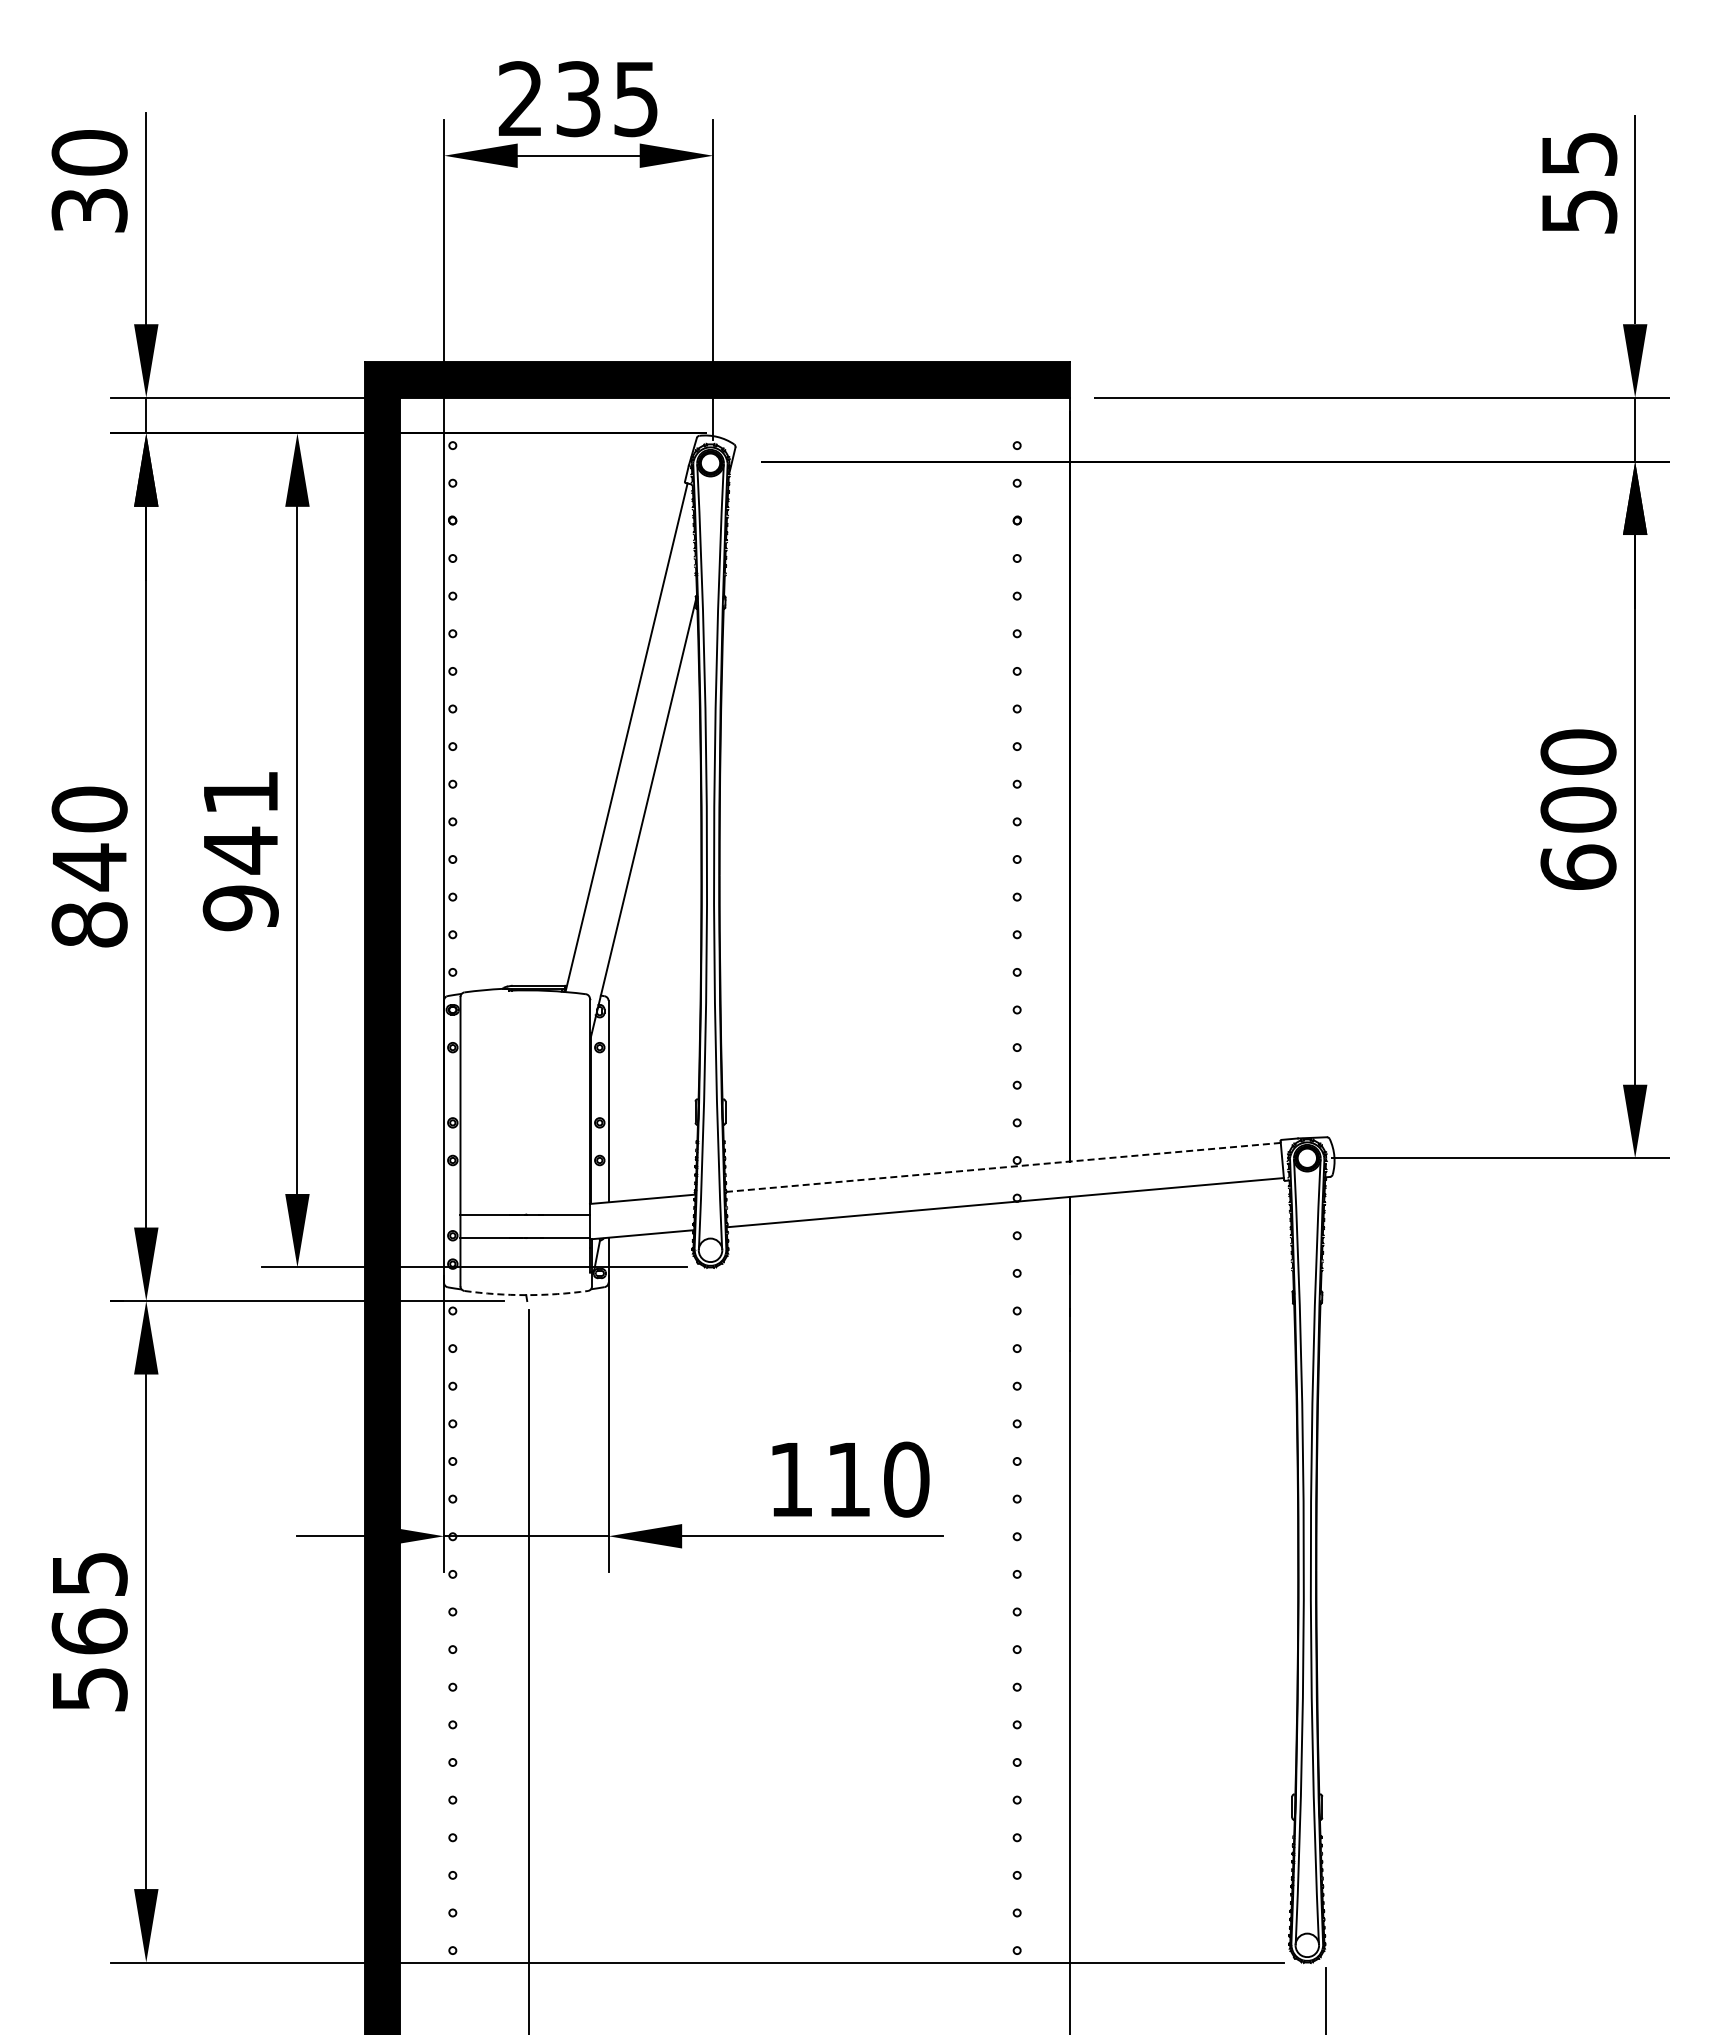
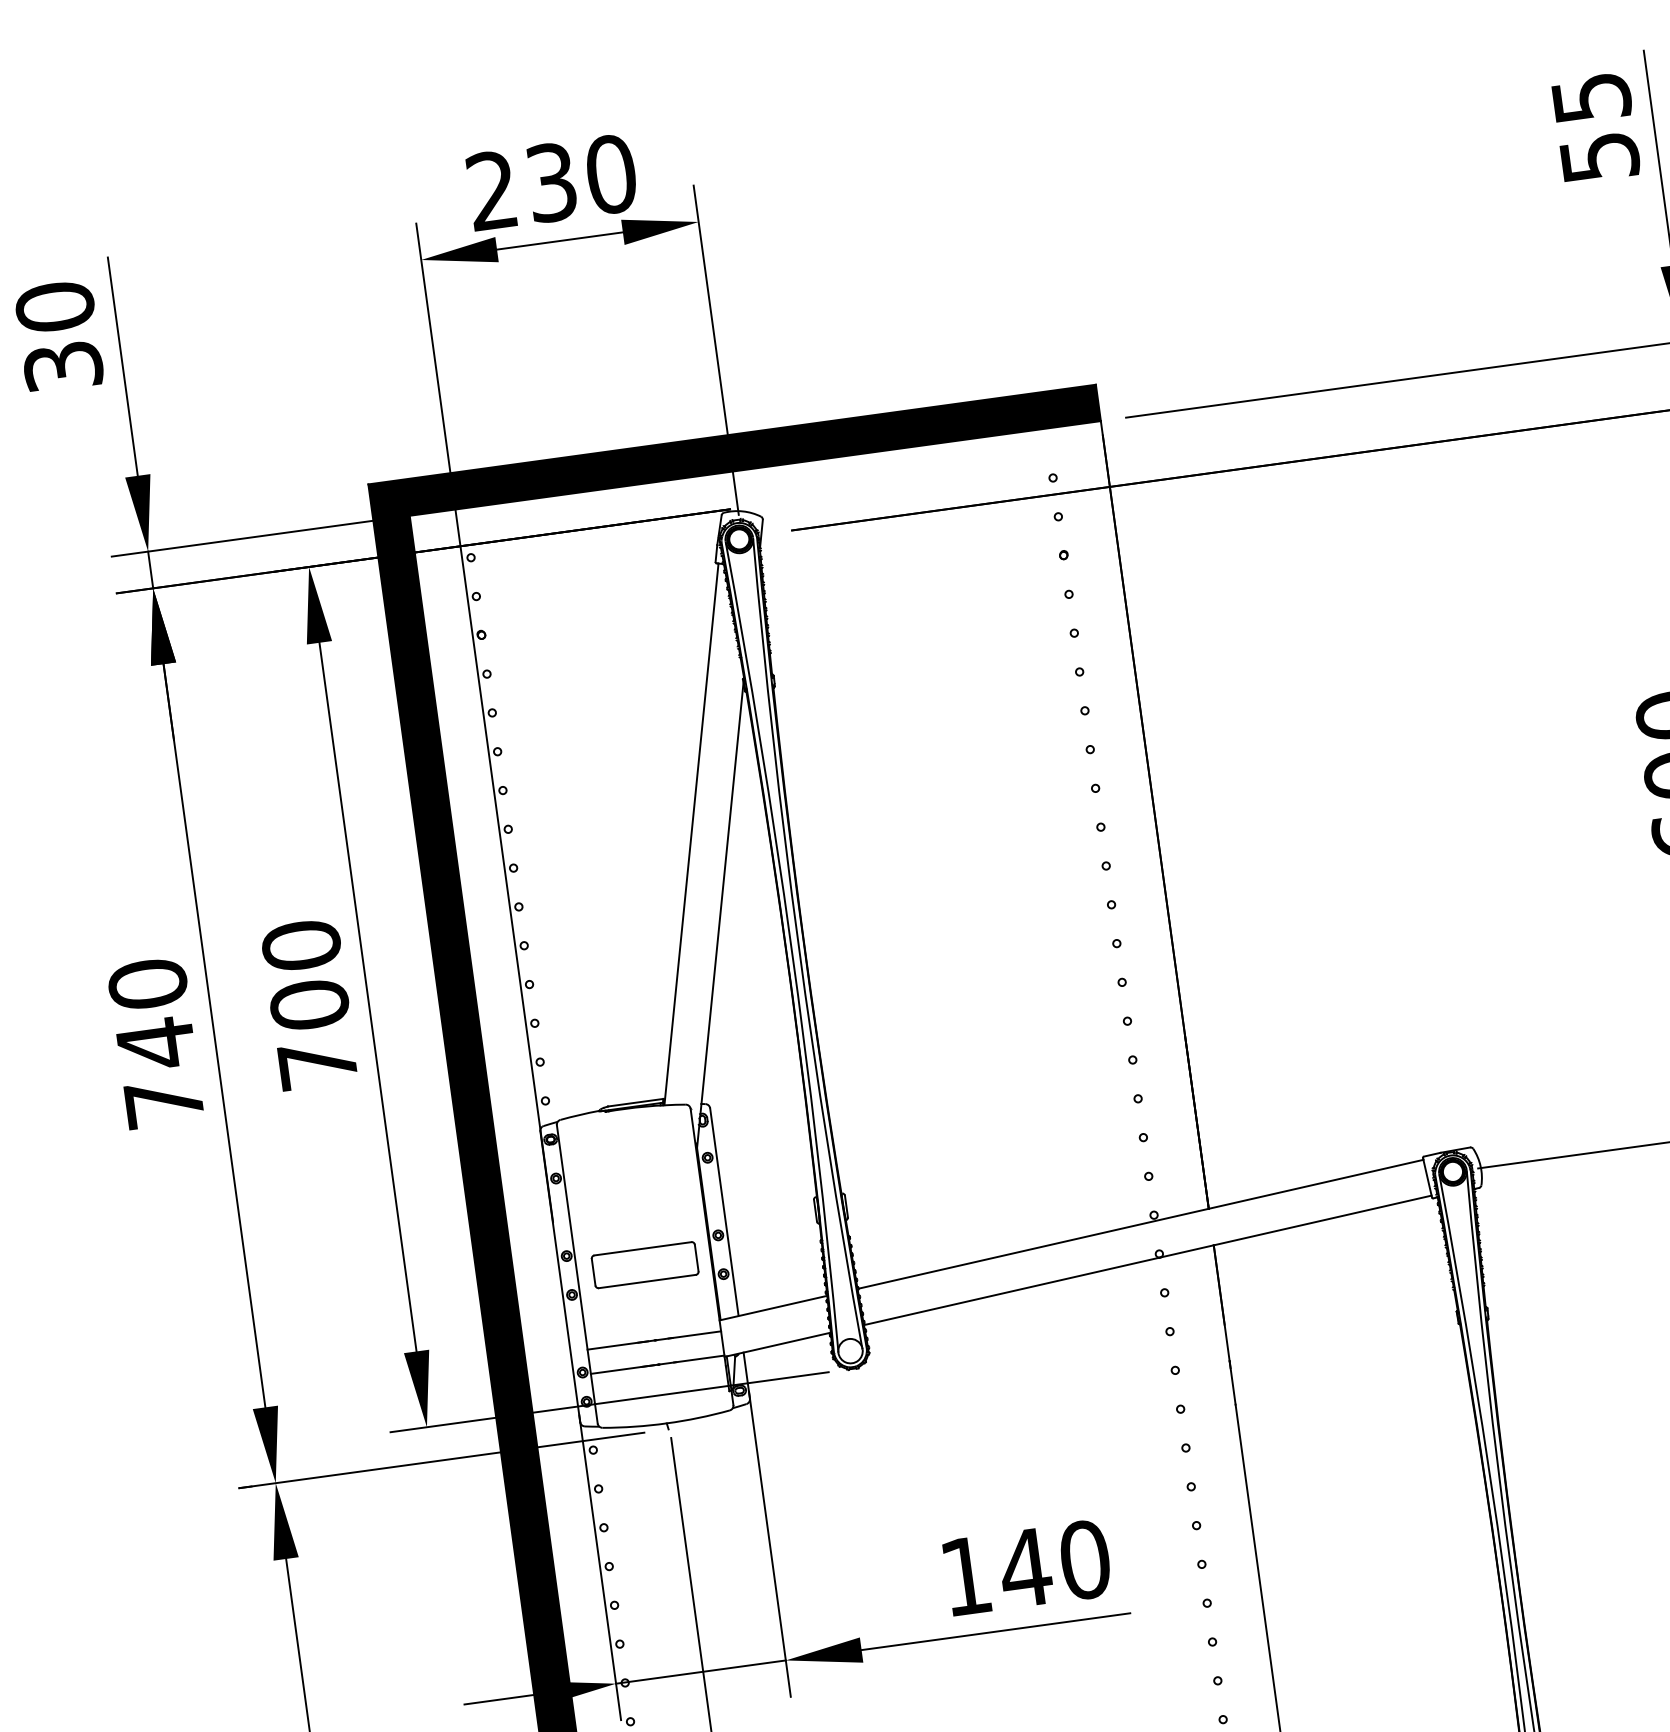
text: (636, 99) -> (611, 174), 235 -> 230
text: (240, 850) -> (309, 1005), 941 -> 700
text: (89, 924) -> (164, 1102), 840 -> 740
part: (526, 1141) -> (645, 1264), added
line: (1003, 1167) -> (1140, 1224), dashed -> solid
arc: (526, 1295) -> (667, 1423), dashed -> solid
text: (848, 1479) -> (1025, 1568), 110 -> 140

